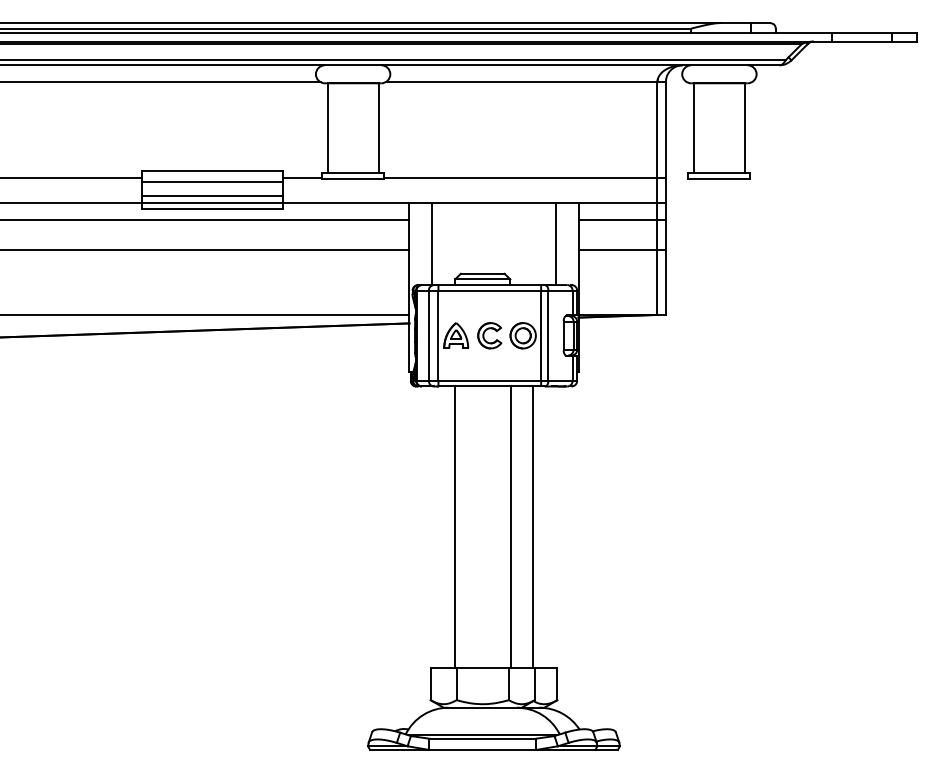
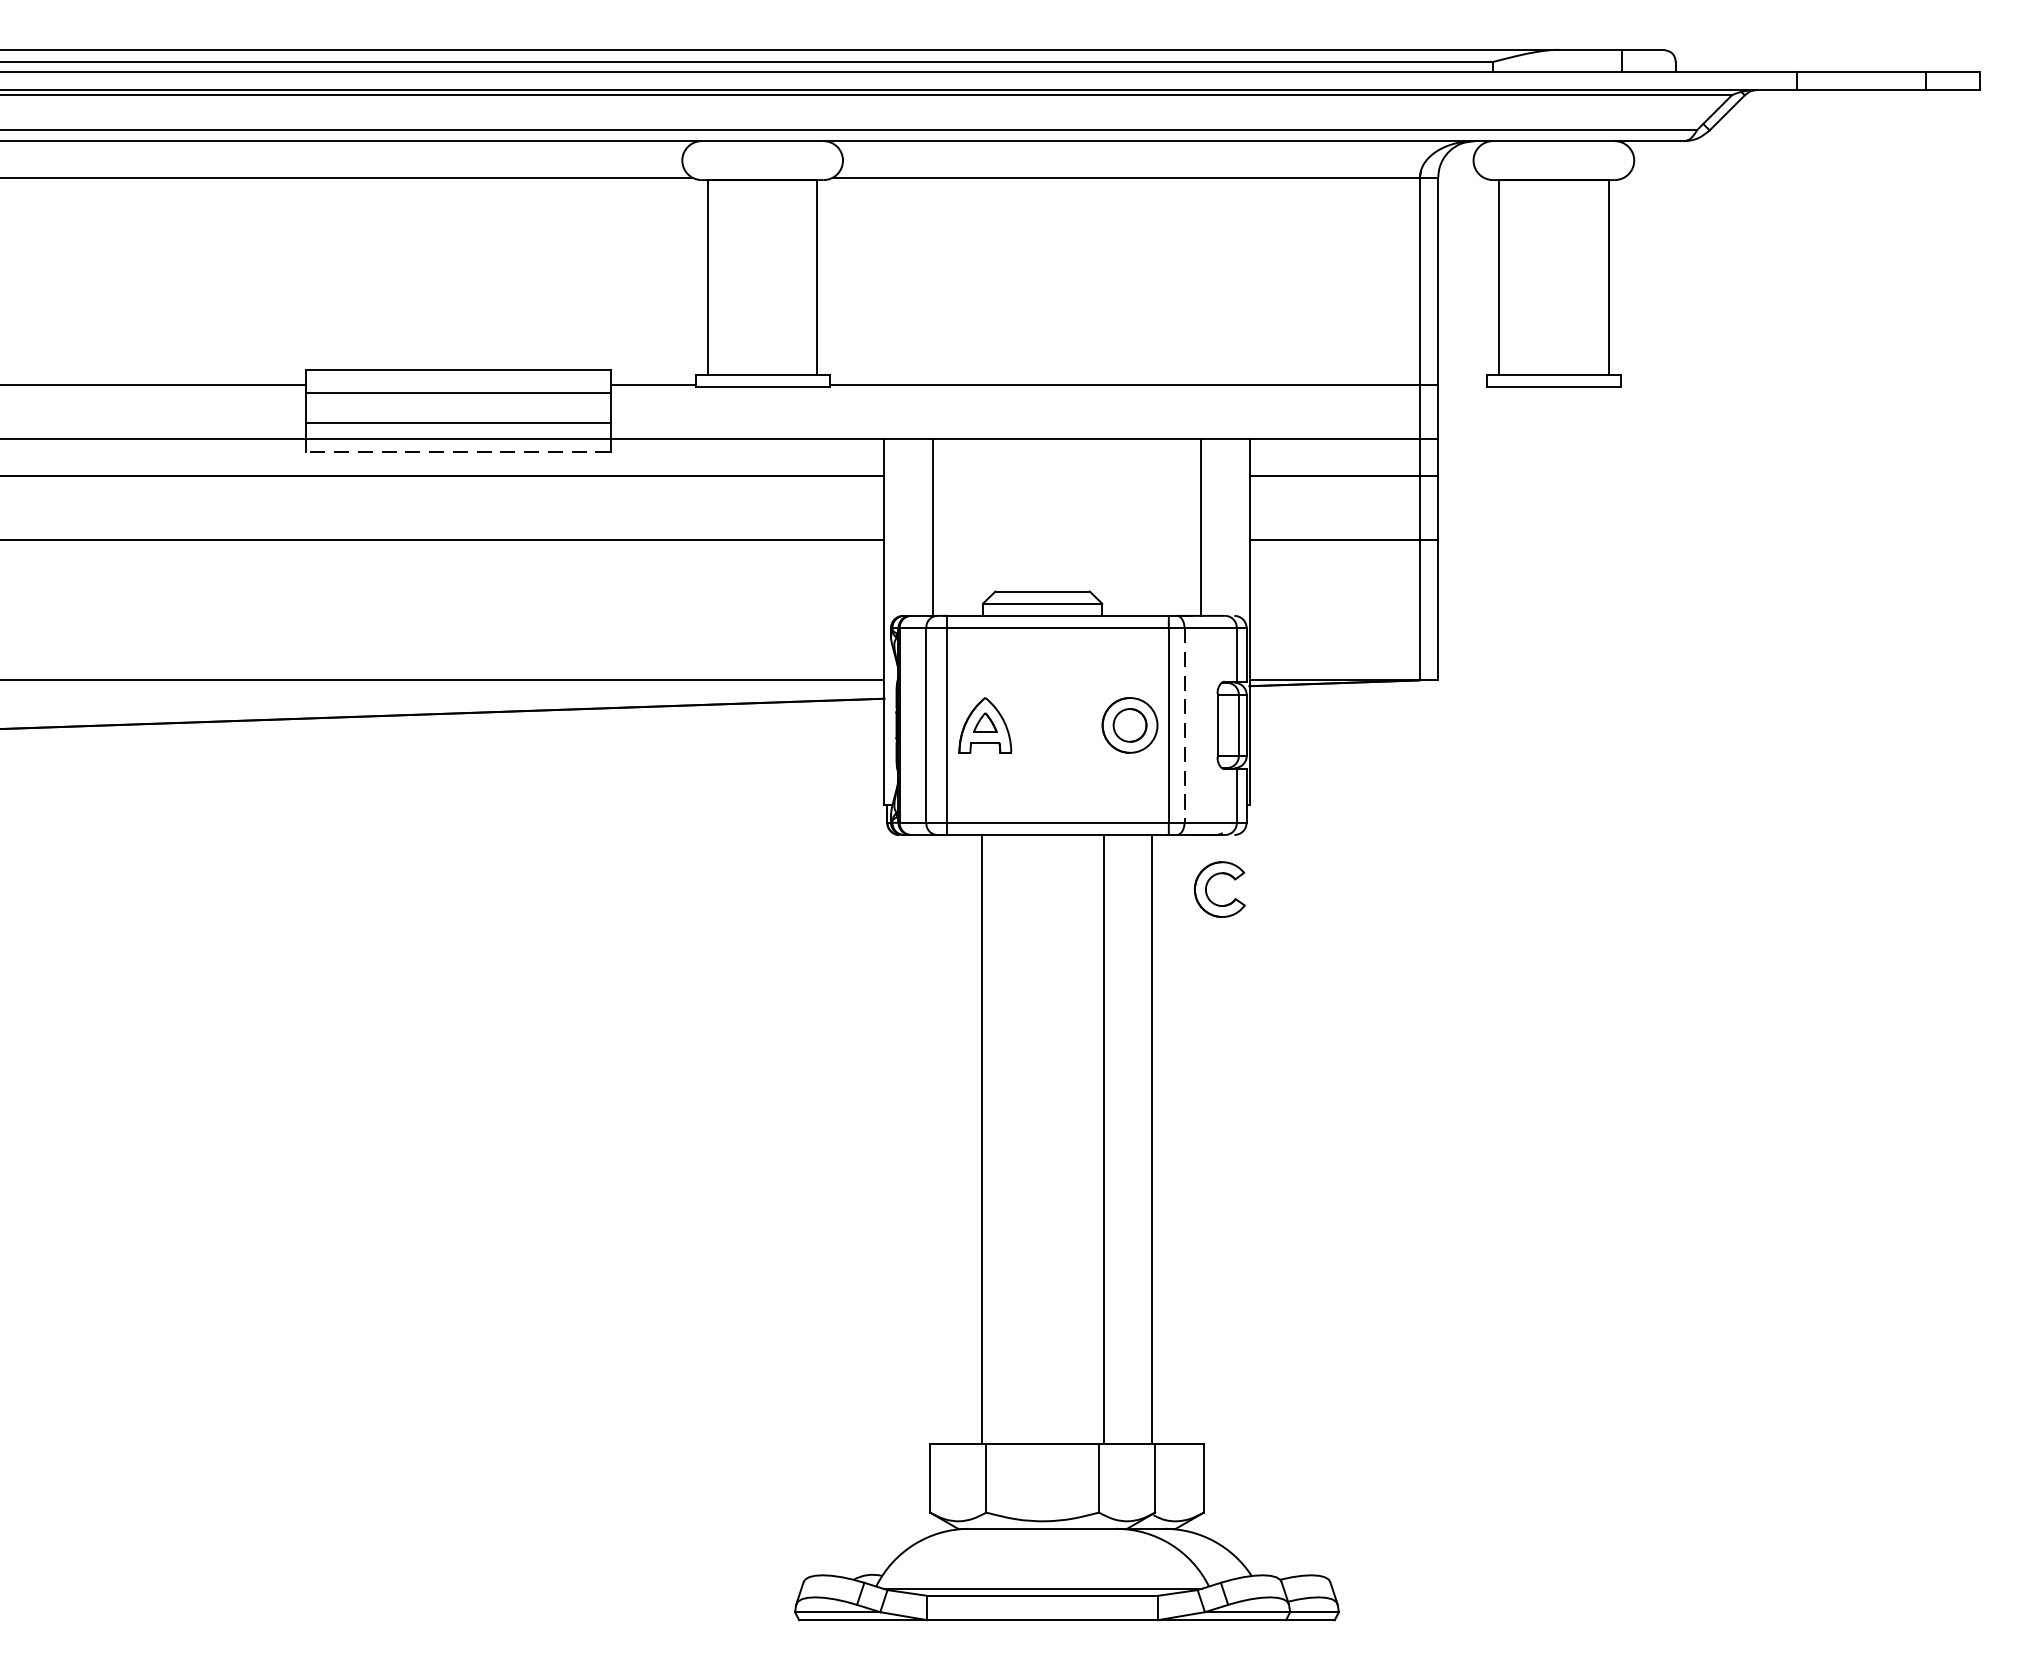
line: (211, 208) -> (456, 450), solid -> dashed
part: (489, 335) -> (1219, 889), moved
line: (548, 336) -> (1184, 726), solid -> dashed

